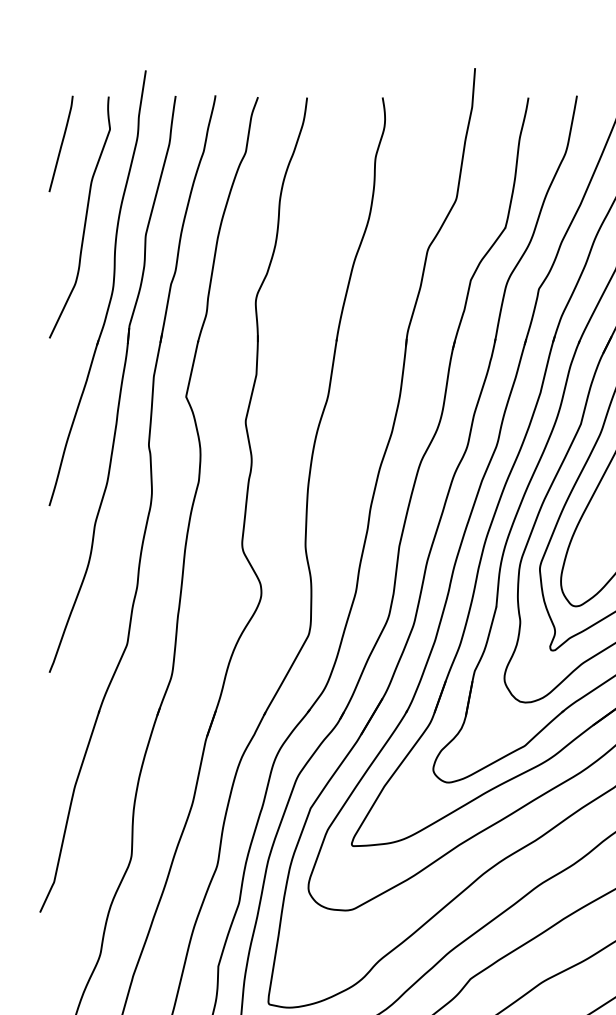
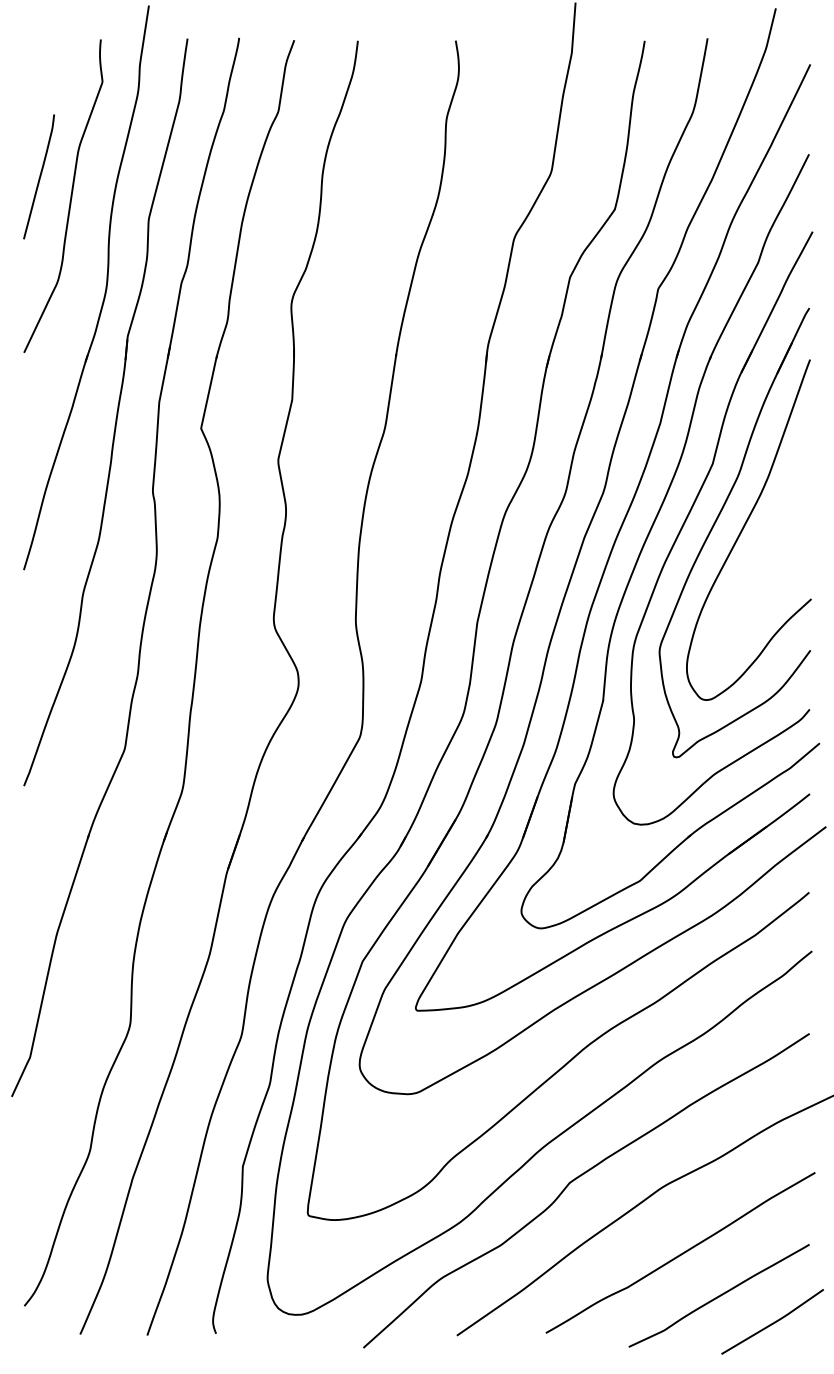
curve: (61, 143) -> (39, 176), moved

